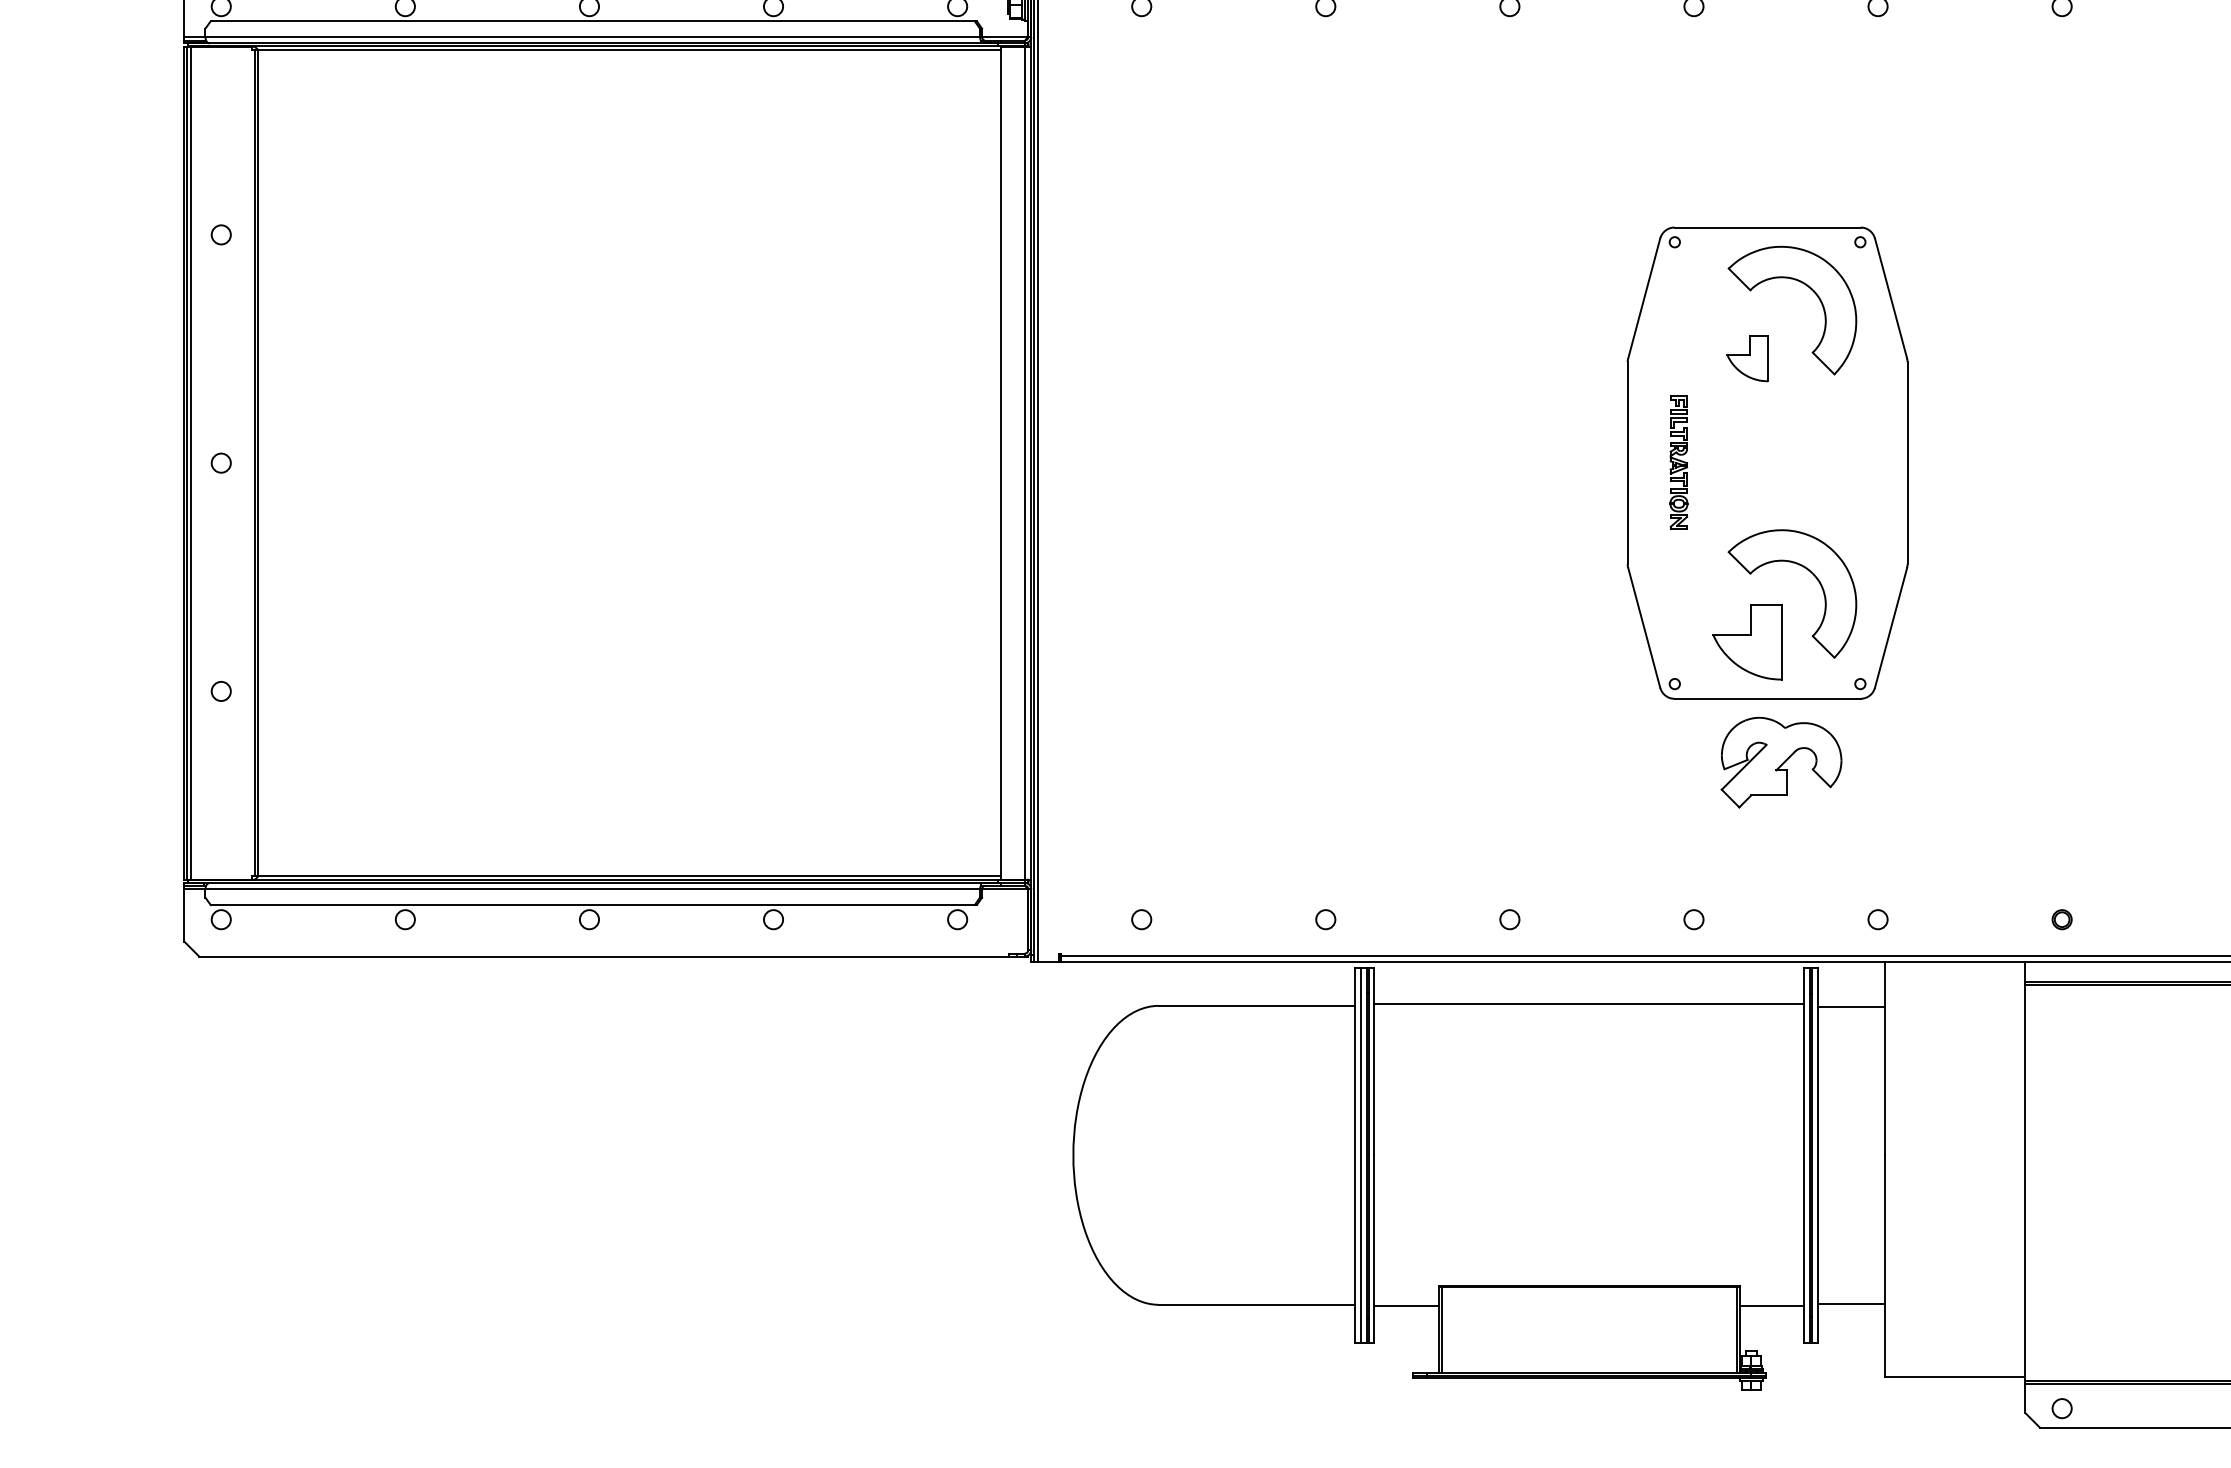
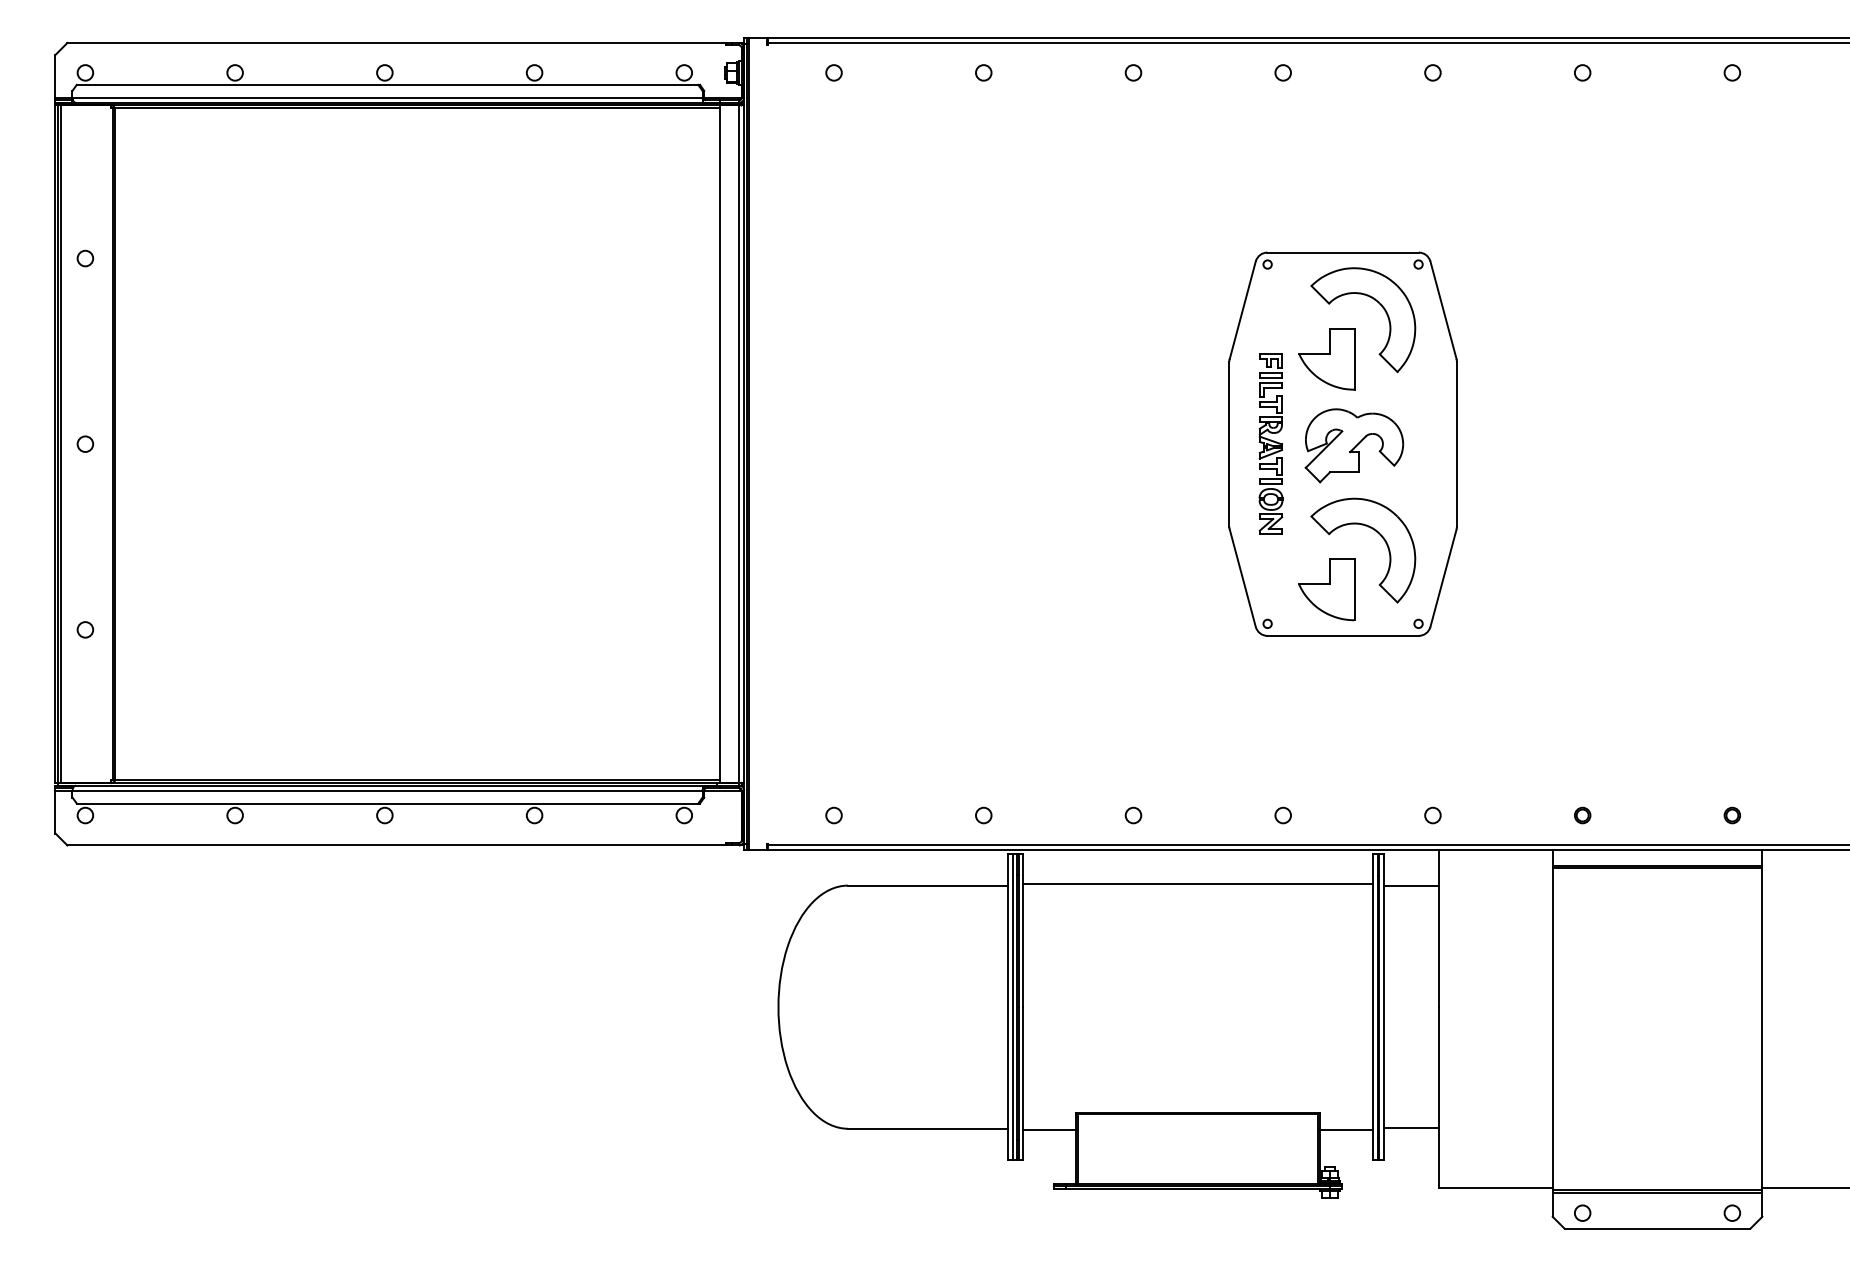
part: (1747, 359) -> (1326, 359), size x1.67
part: (1678, 462) -> (1270, 443), size x1.67
part: (1781, 762) -> (1354, 445), moved

